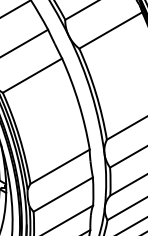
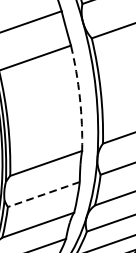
arc: (78, 103) -> (79, 98), solid -> dashed
line: (62, 194) -> (43, 194), solid -> dashed

